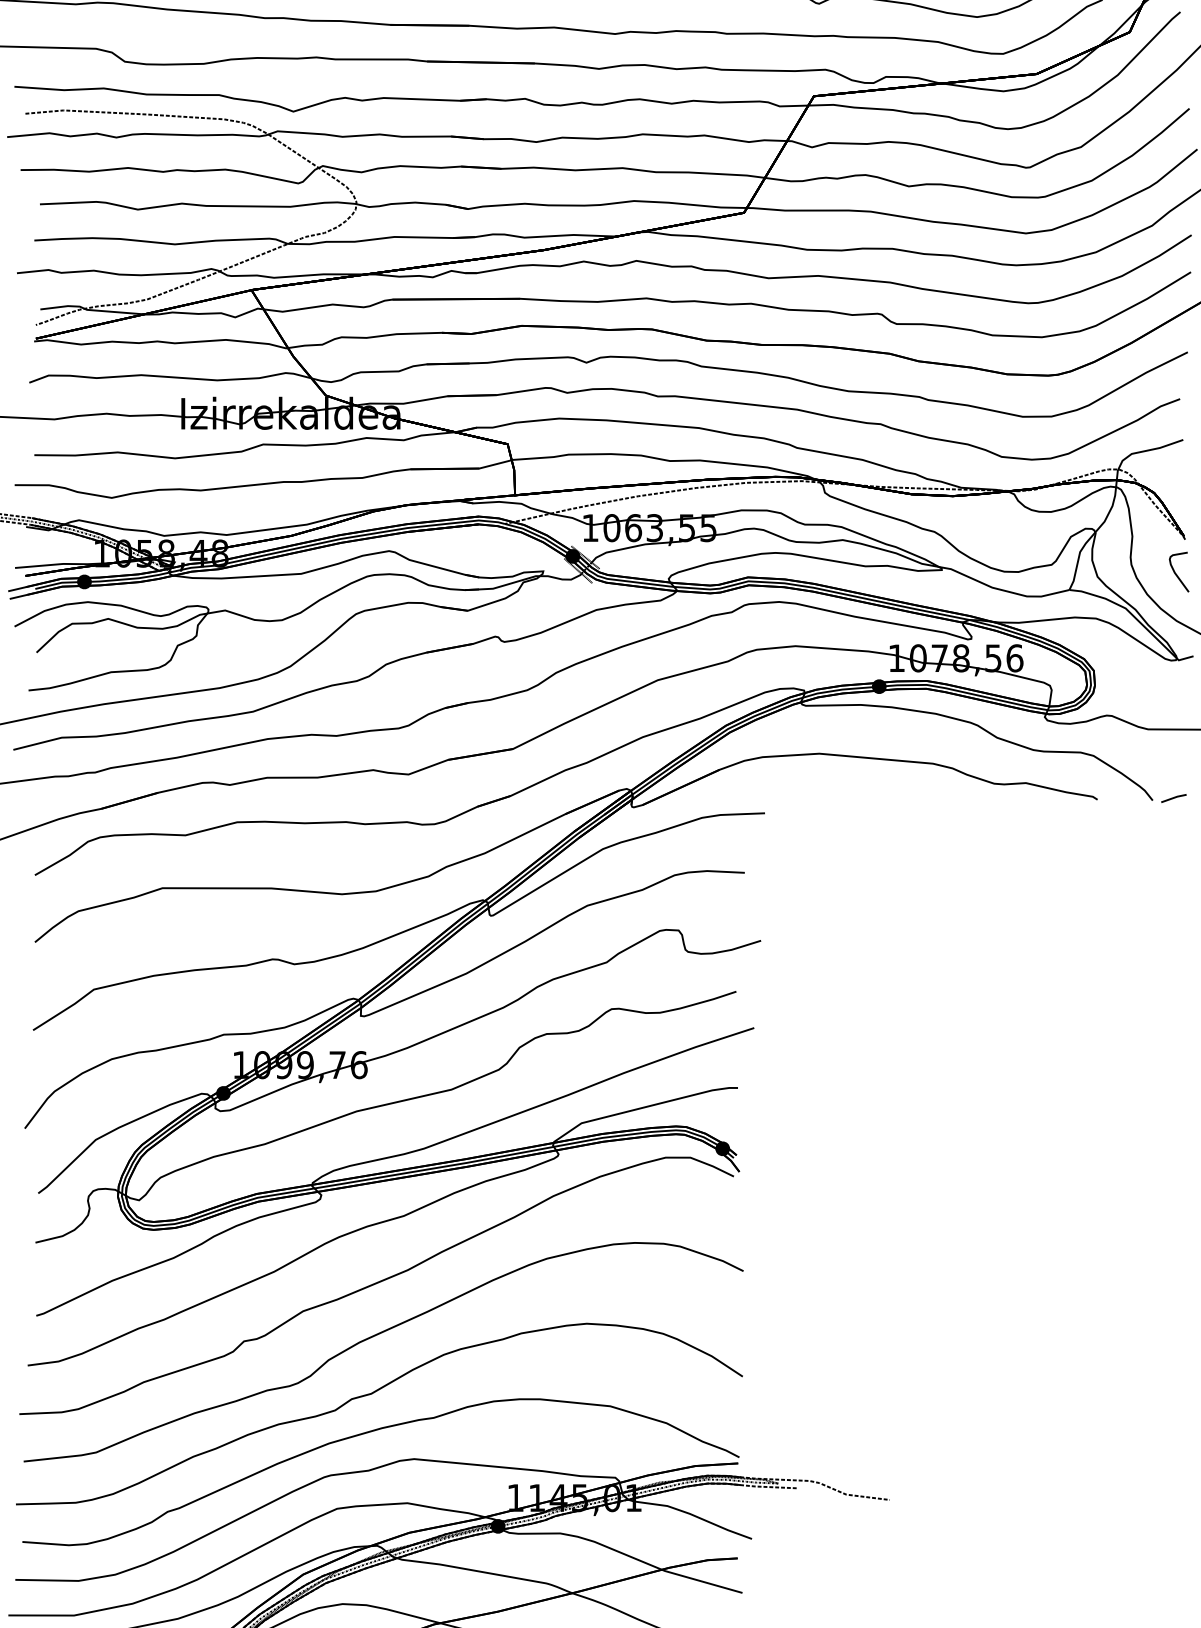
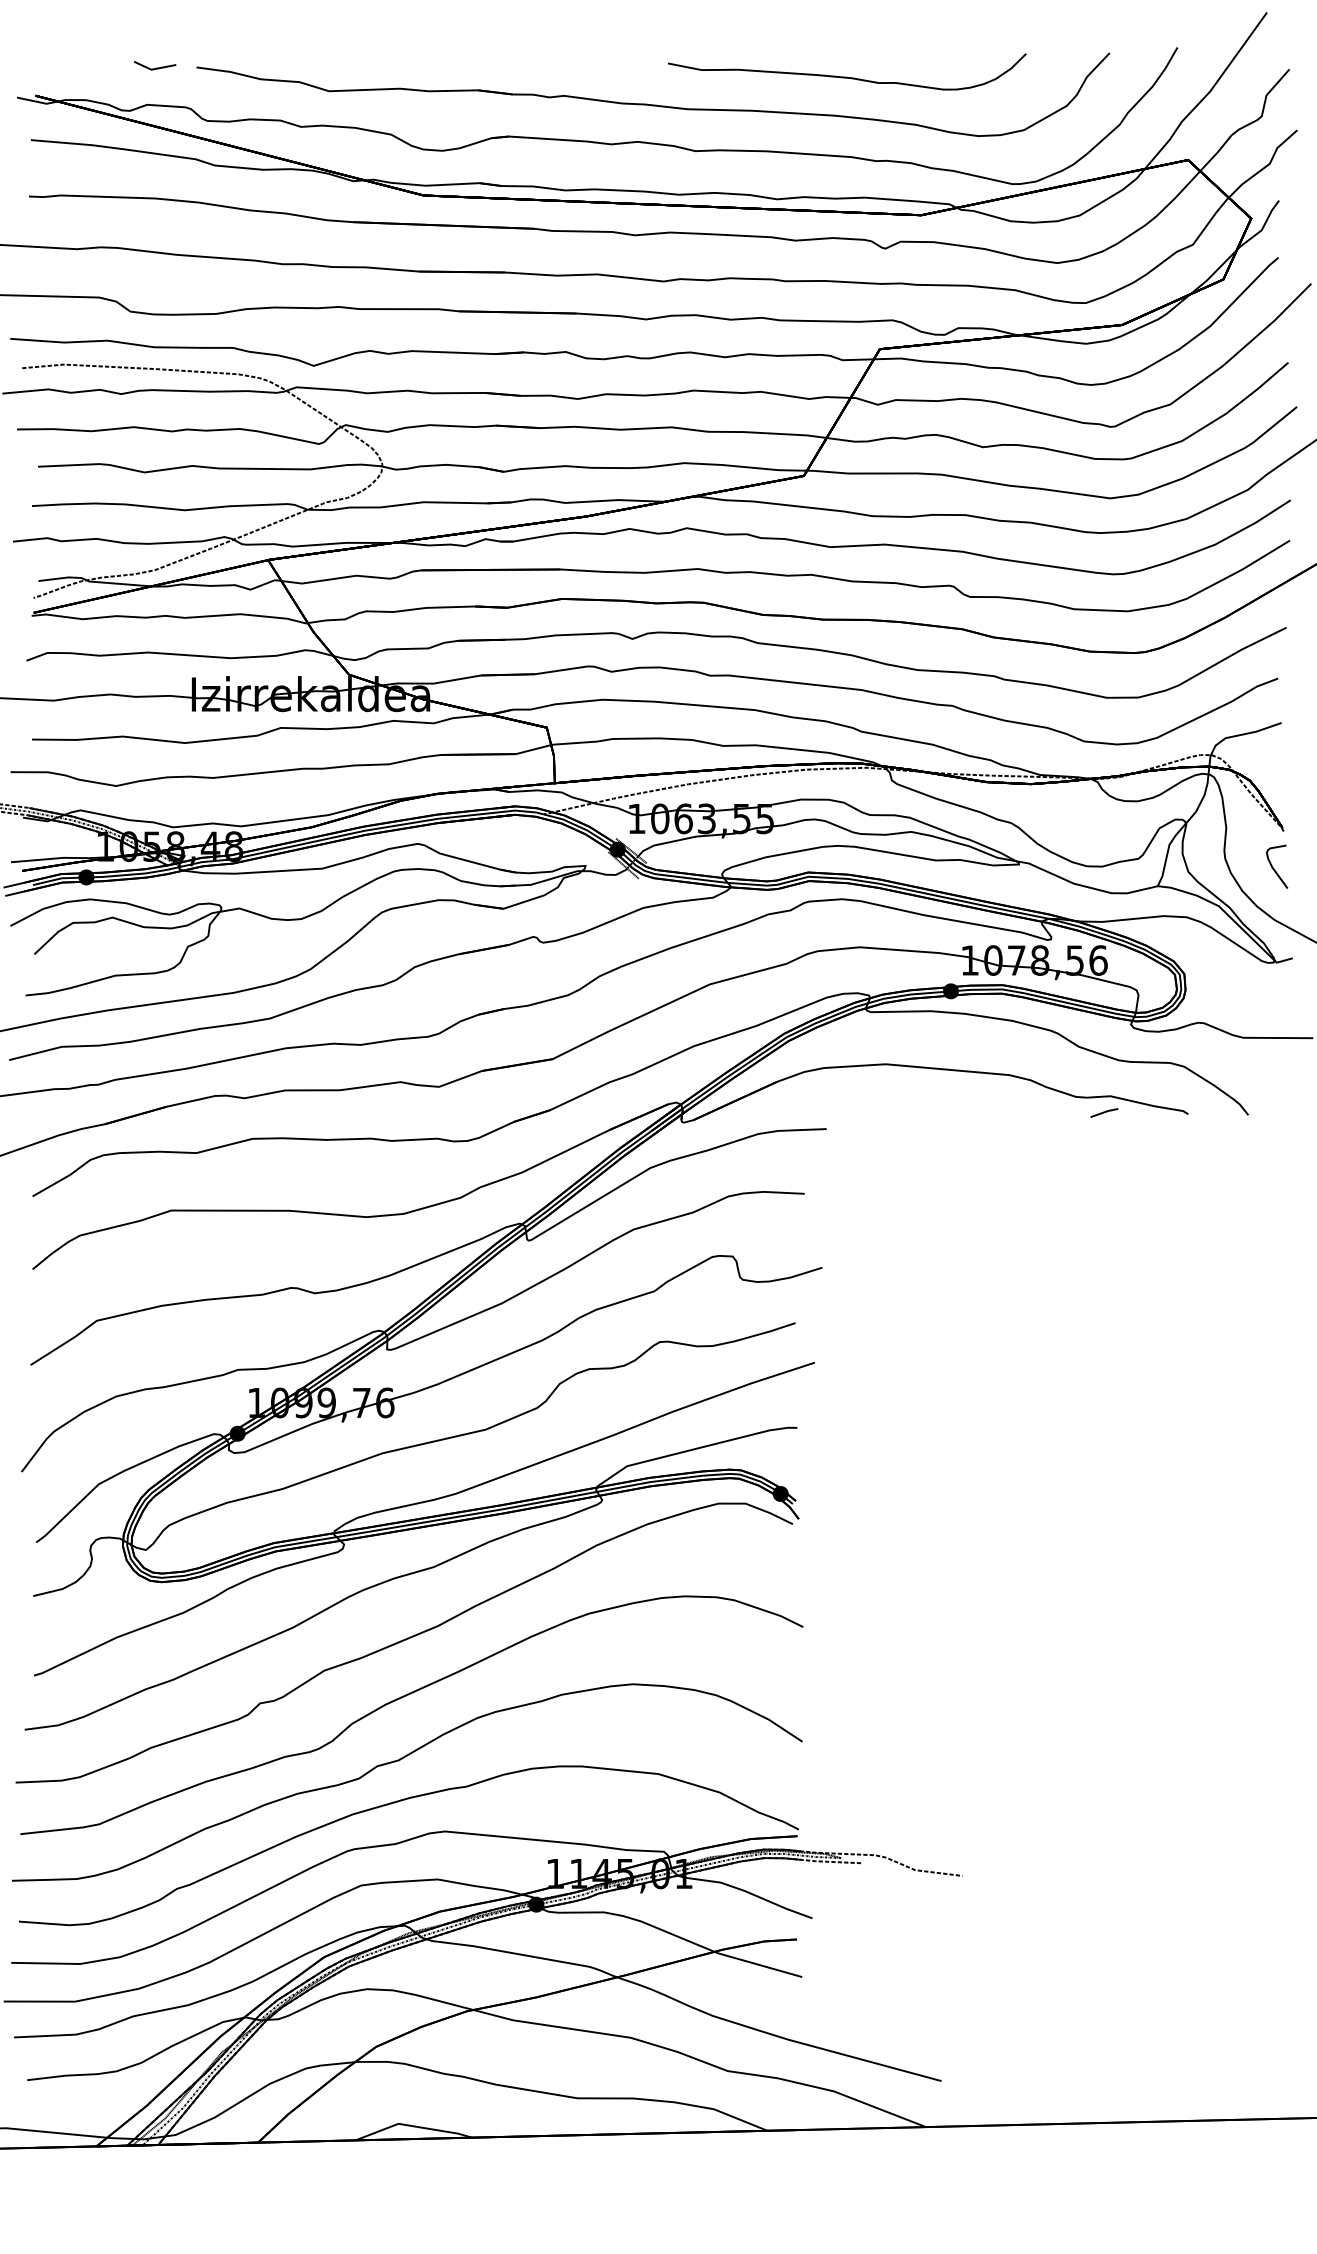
line: (1173, 798) -> (1104, 1112), moved

